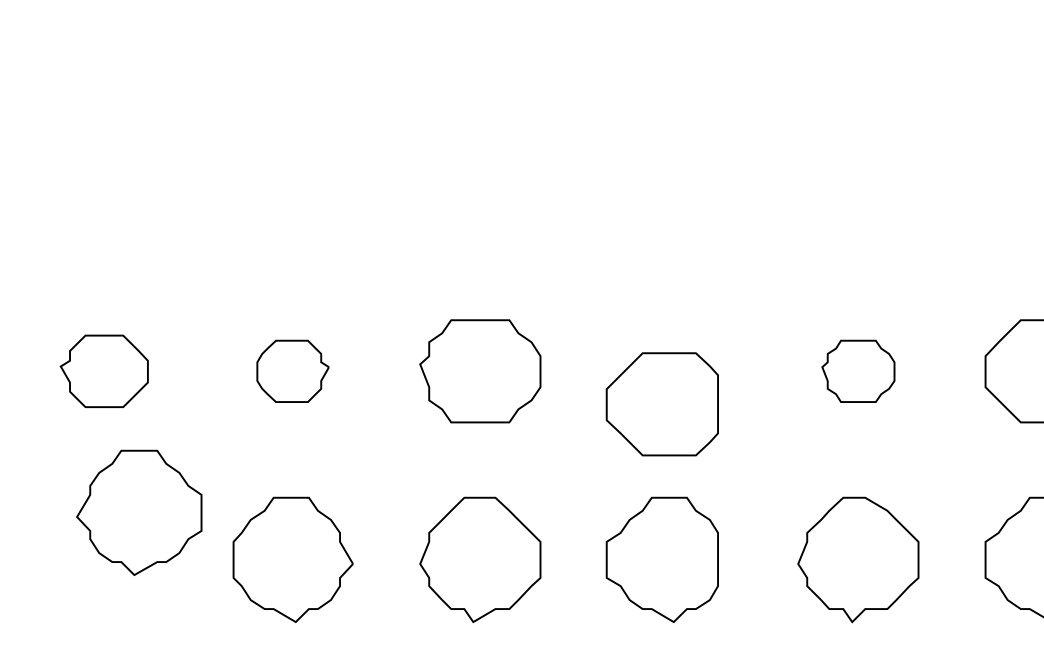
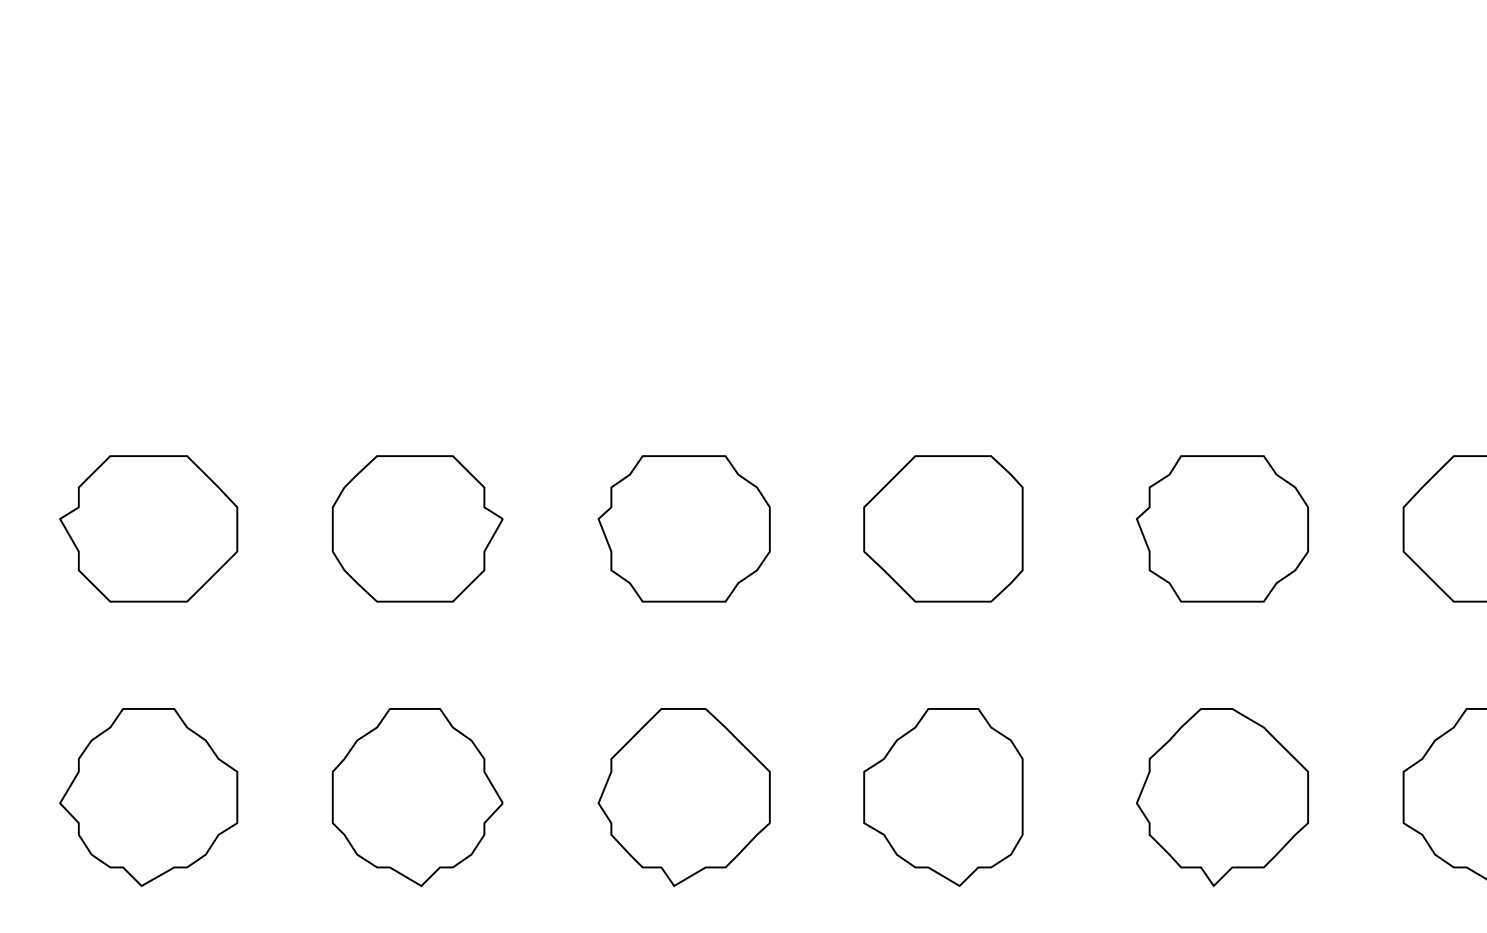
part: (104, 371) -> (148, 529), size x1.43
part: (292, 371) -> (416, 529), size x1.67
part: (858, 371) -> (1222, 529), size x1.67
part: (661, 404) -> (942, 529), moved
part: (139, 512) -> (148, 796), moved

